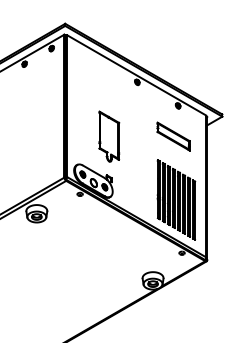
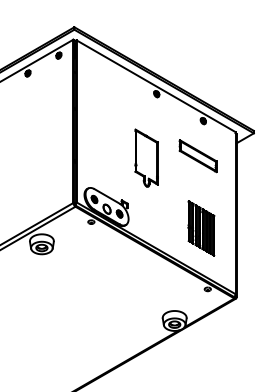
part: (109, 136) -> (146, 157), moved
part: (176, 199) -> (201, 228), size x0.6

